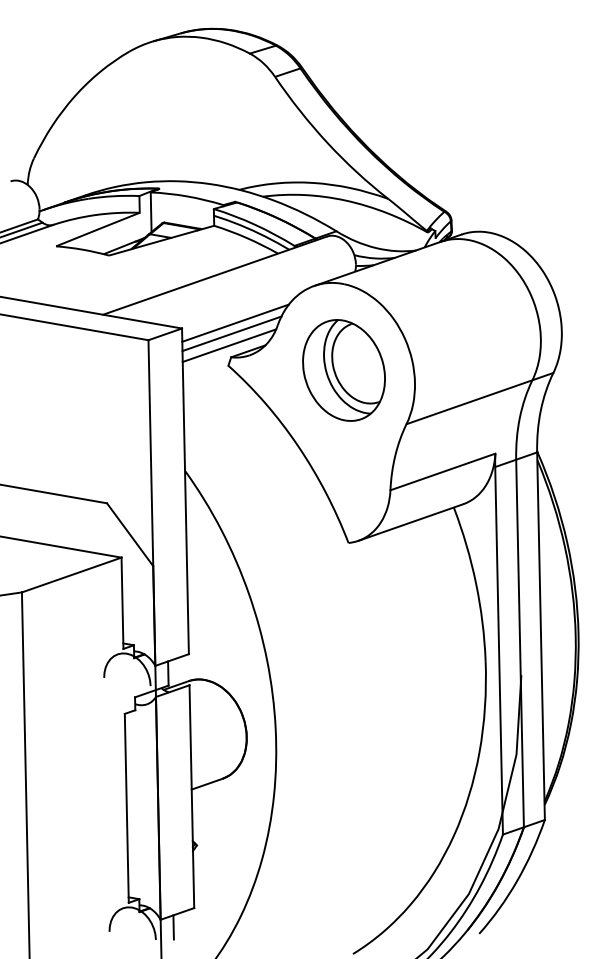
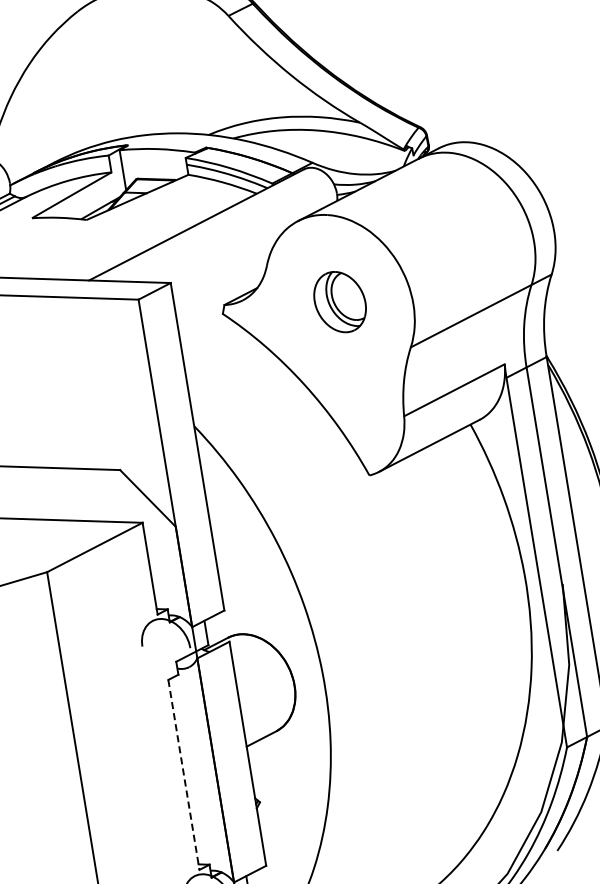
line: (235, 322) -> (223, 269), removed
line: (231, 333) -> (221, 280), removed
line: (229, 345) -> (221, 293), removed
part: (343, 370) -> (339, 302), size x0.6
line: (126, 808) -> (183, 775), solid -> dashed

